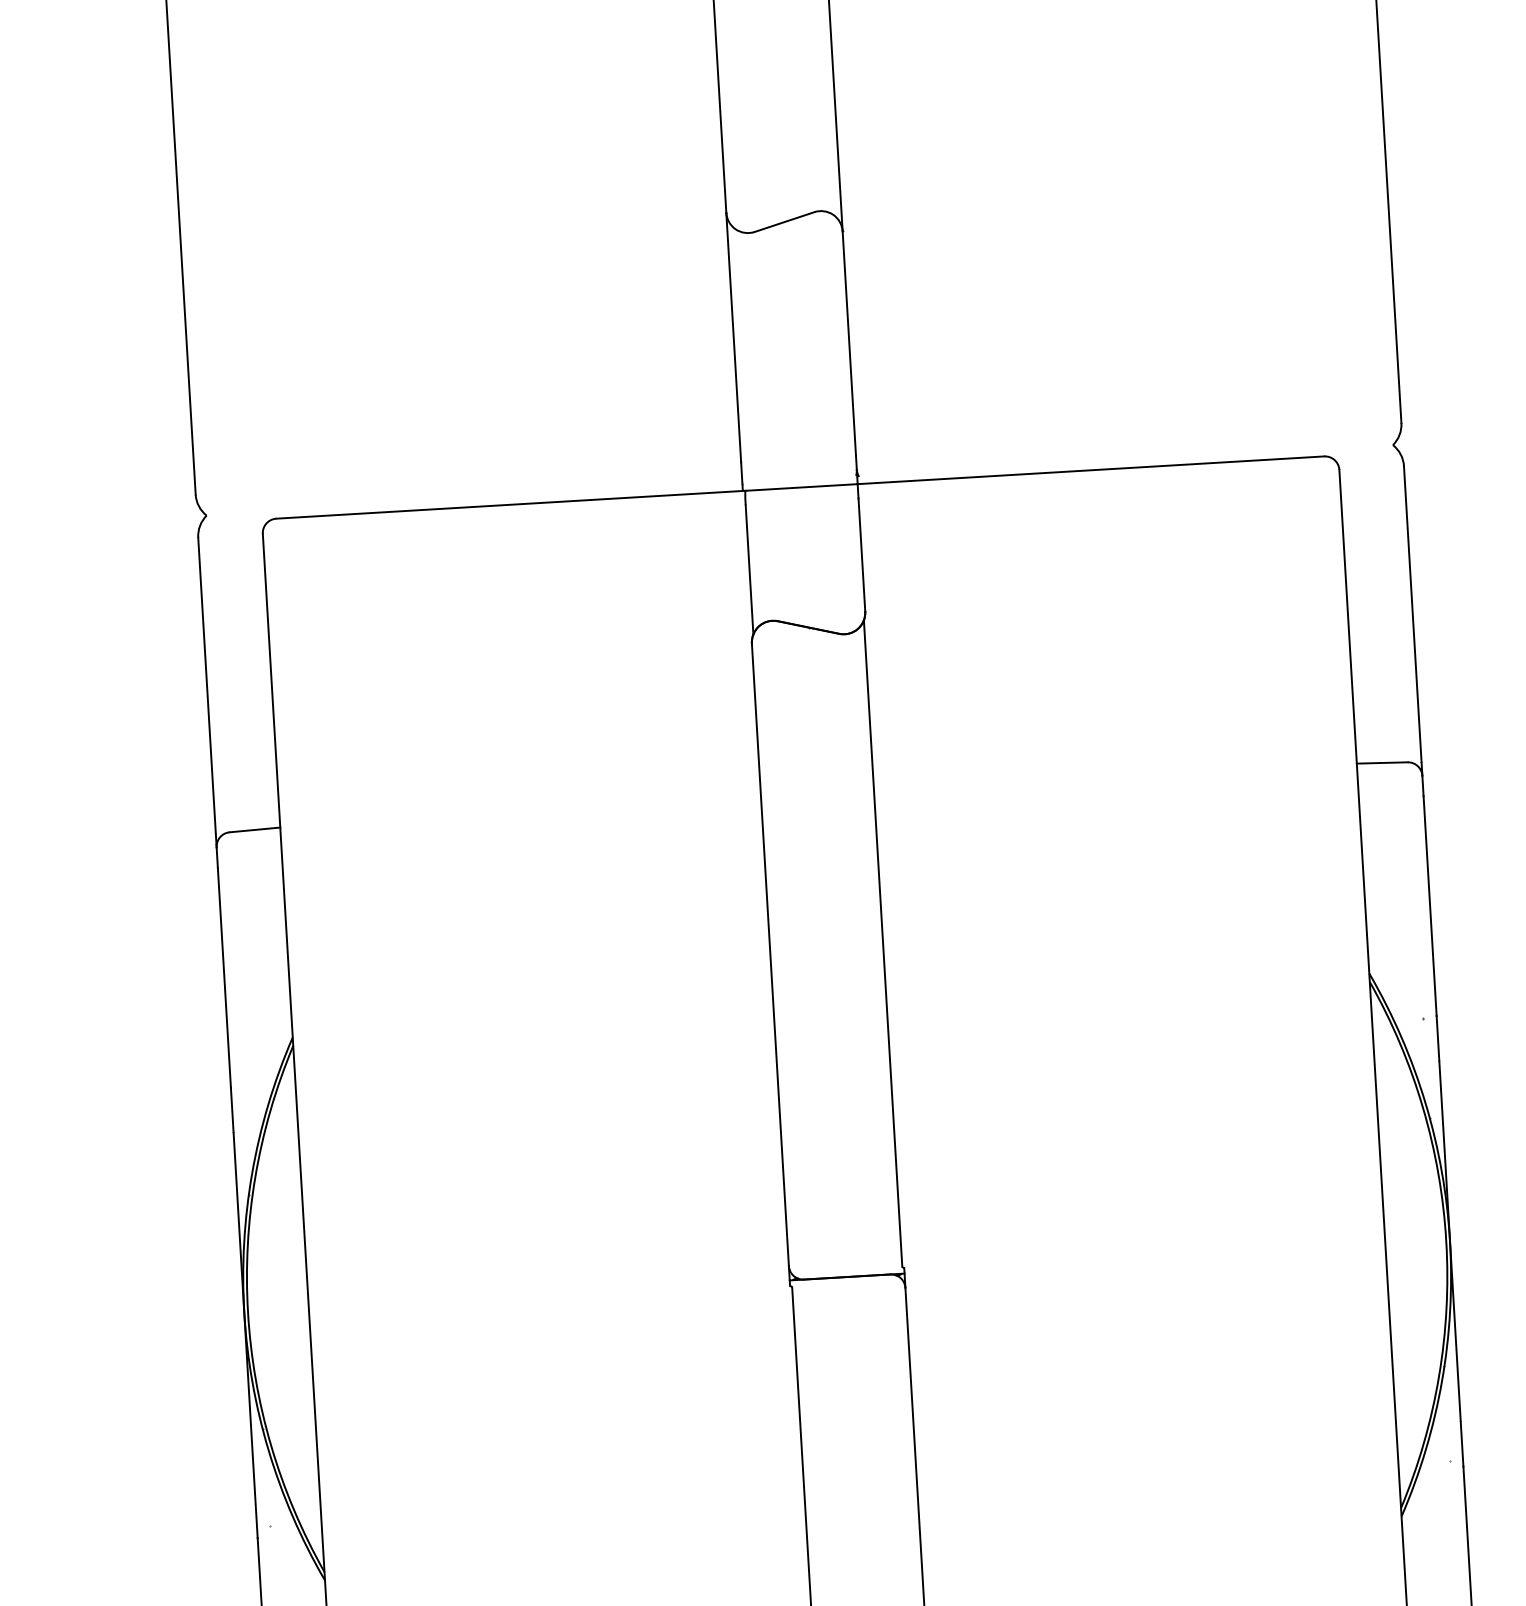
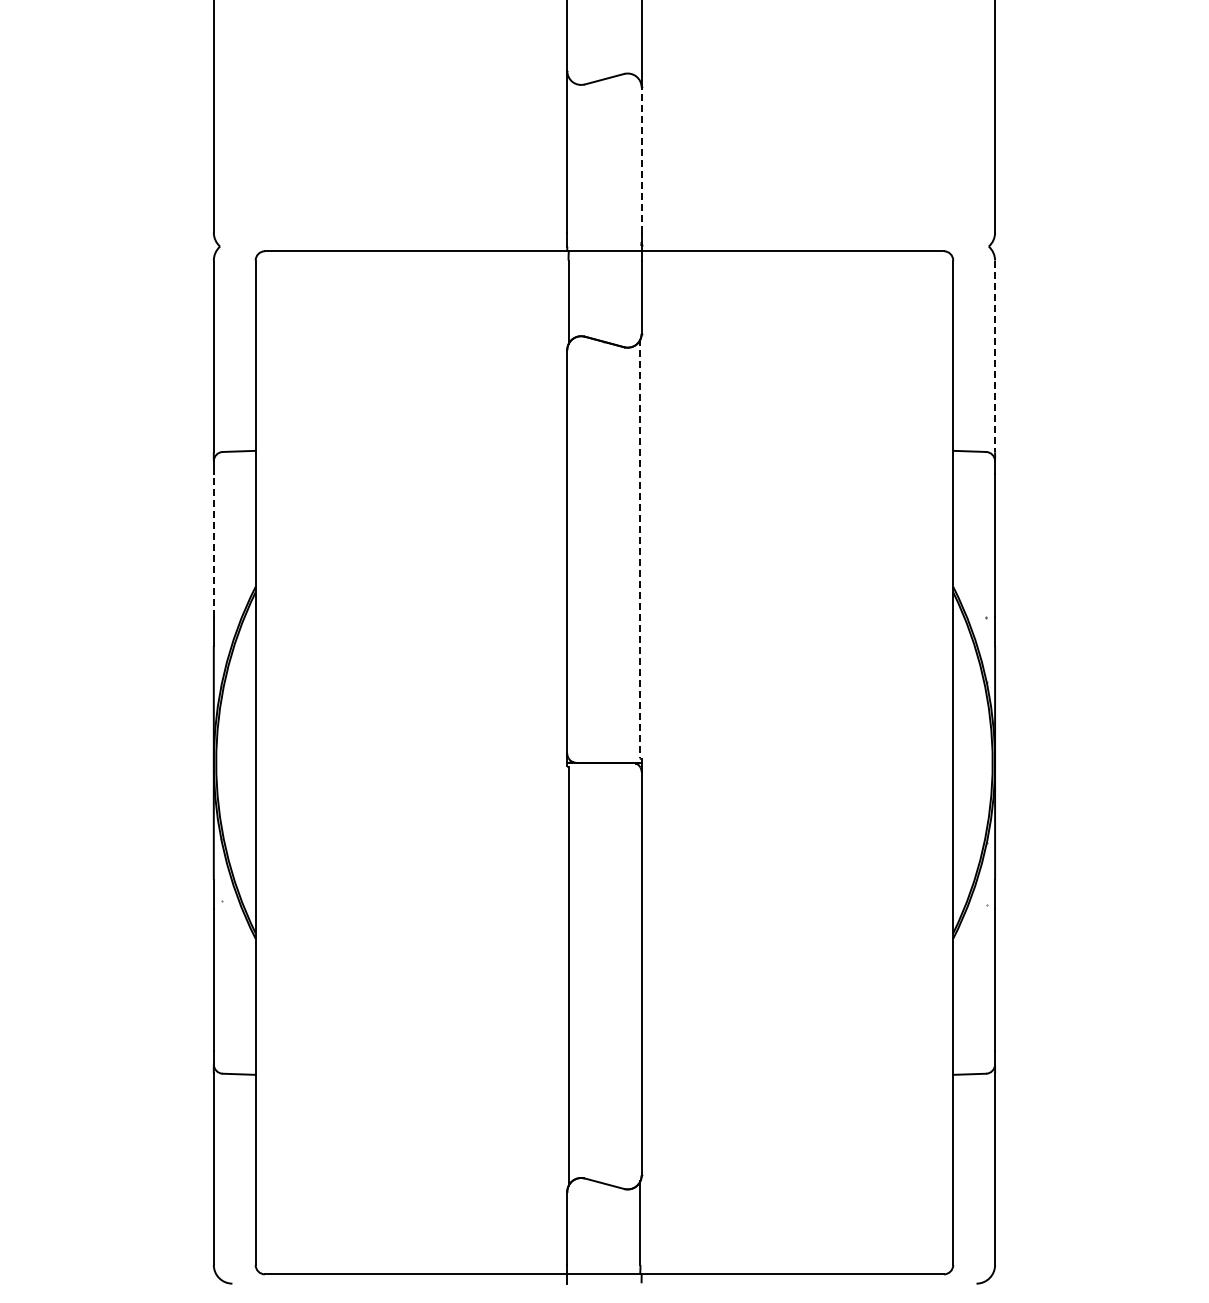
line: (849, 344) -> (641, 160), solid -> dashed
line: (1413, 614) -> (995, 356), solid -> dashed
line: (883, 944) -> (640, 549), solid -> dashed
line: (223, 977) -> (213, 545), solid -> dashed

